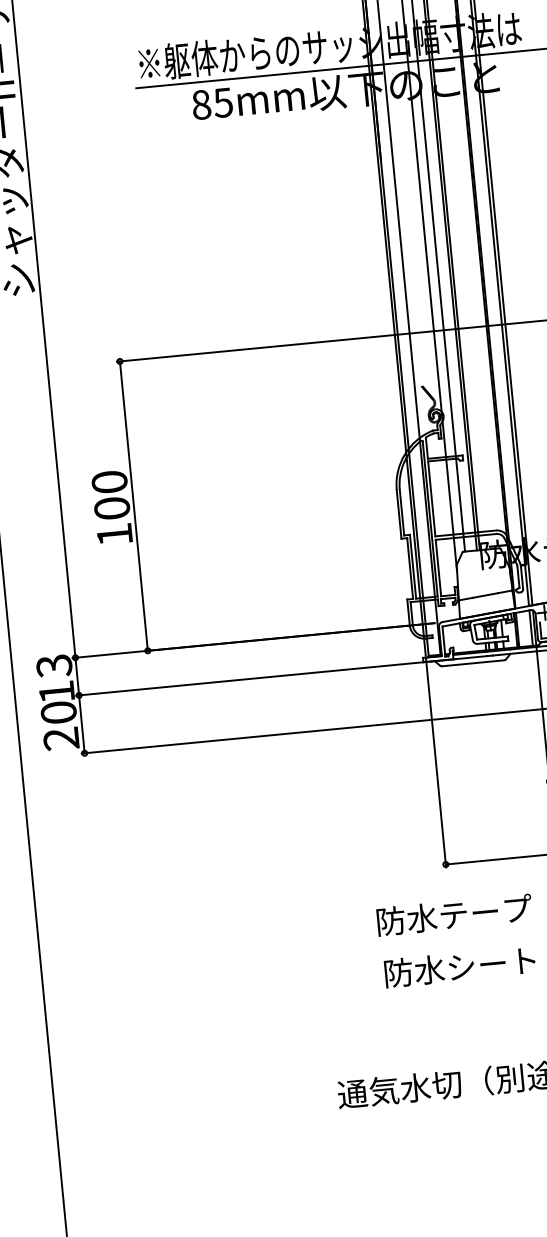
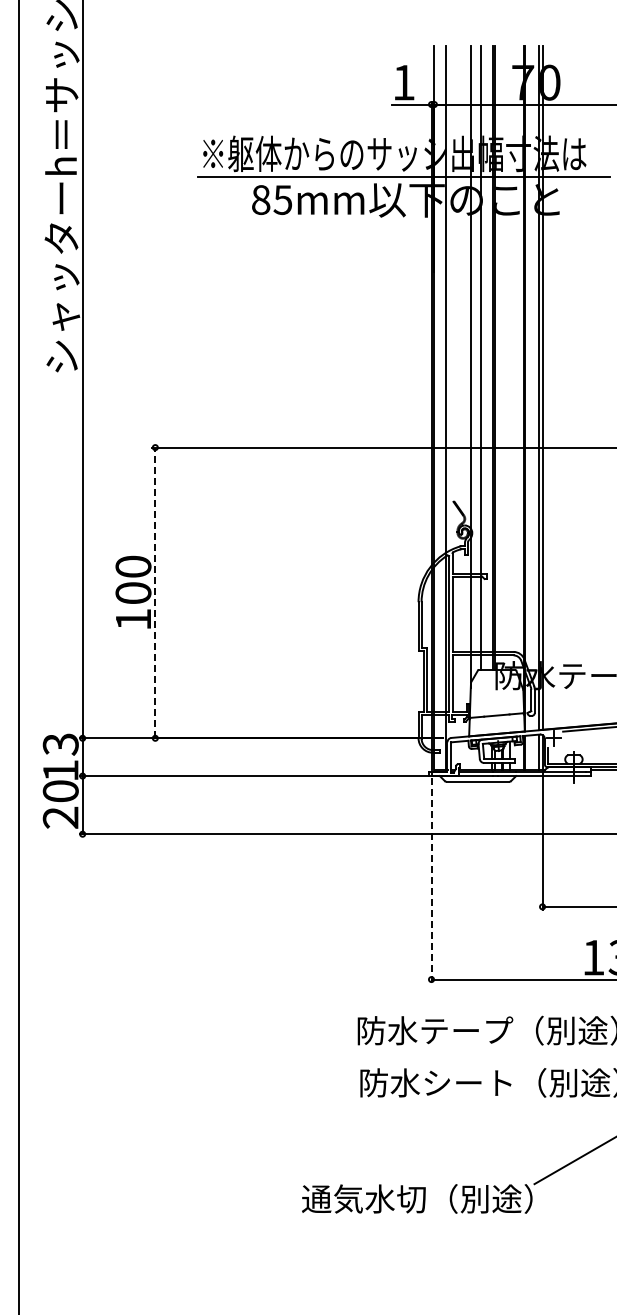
line: (134, 505) -> (155, 592), solid -> dashed
line: (436, 765) -> (431, 880), solid -> dashed

